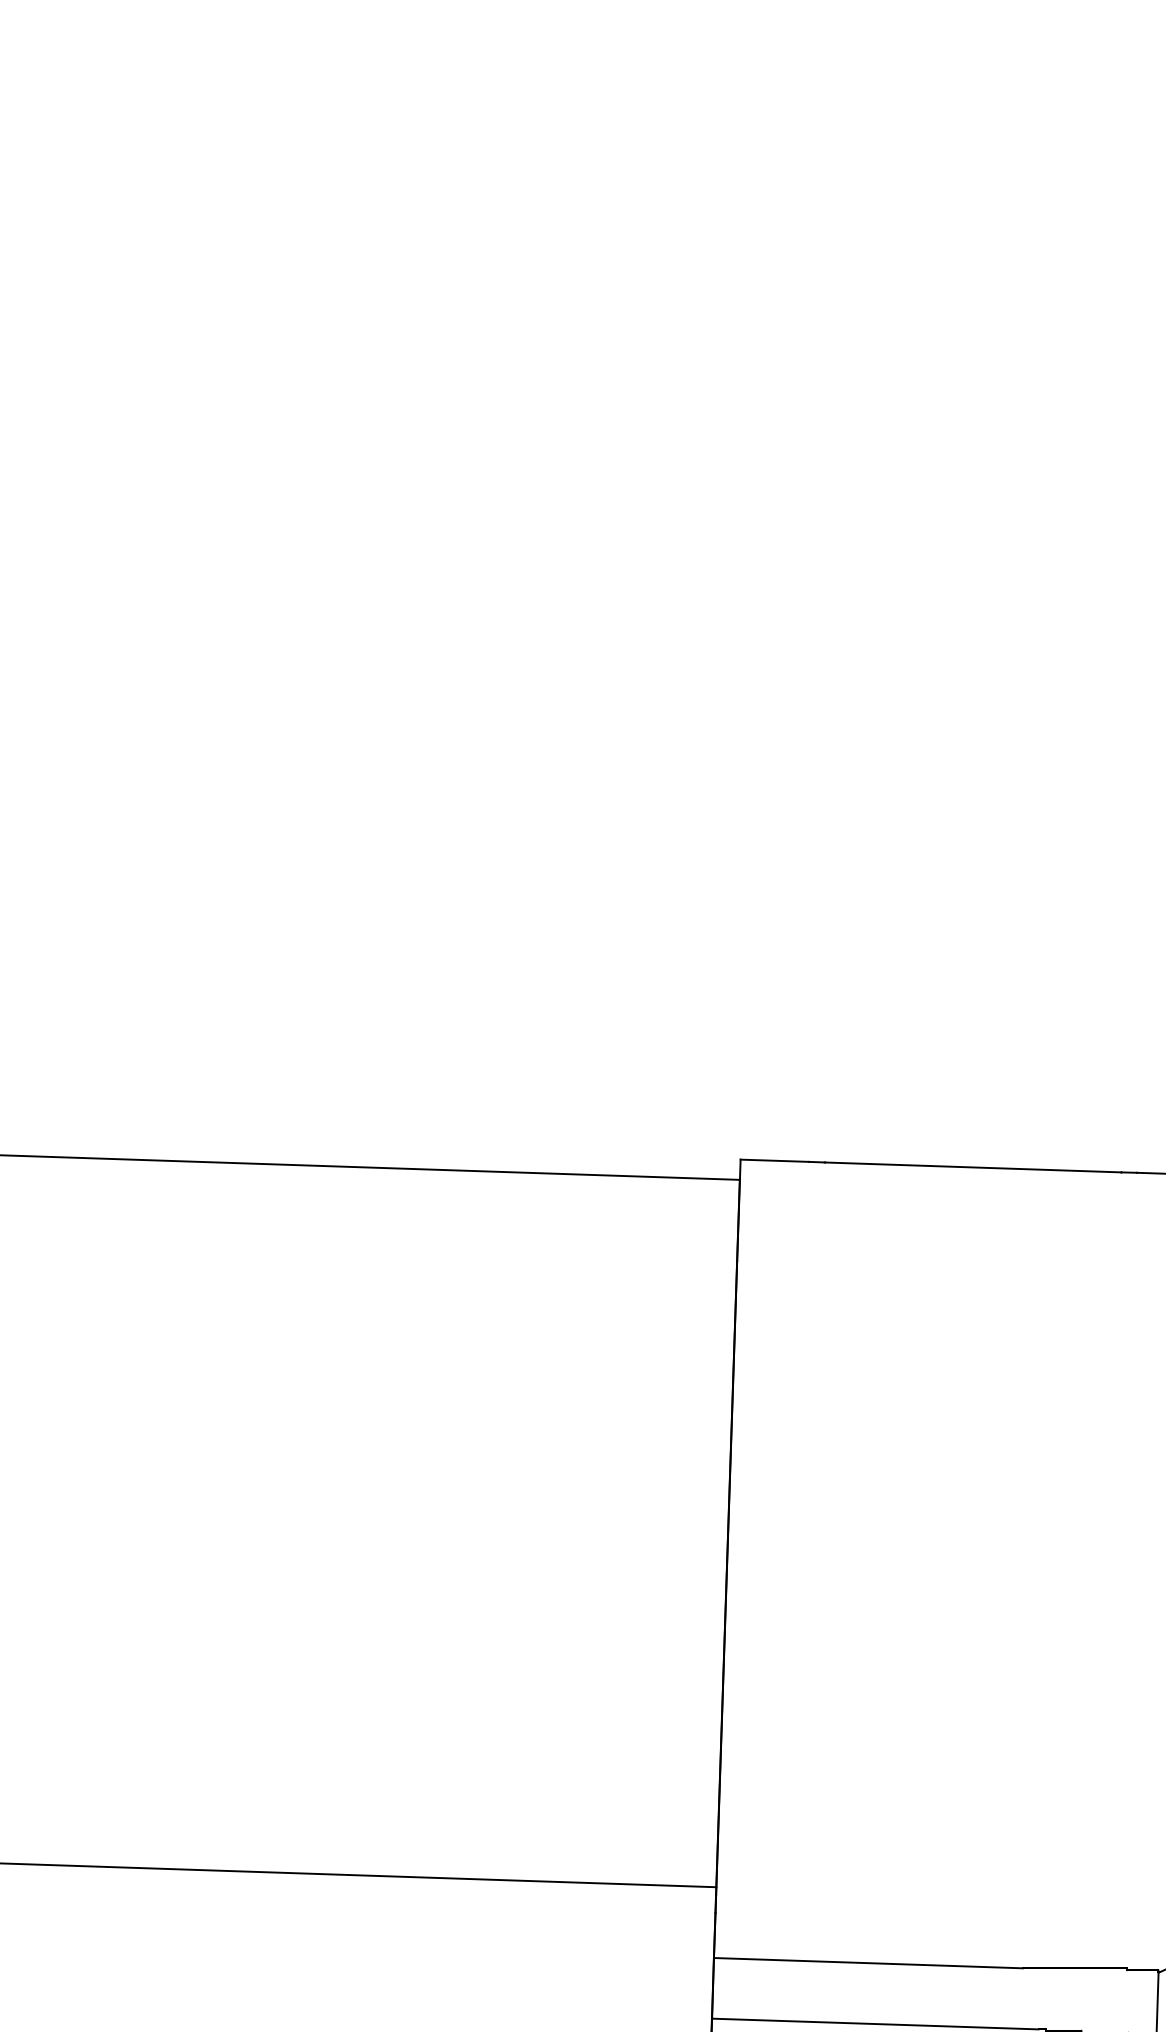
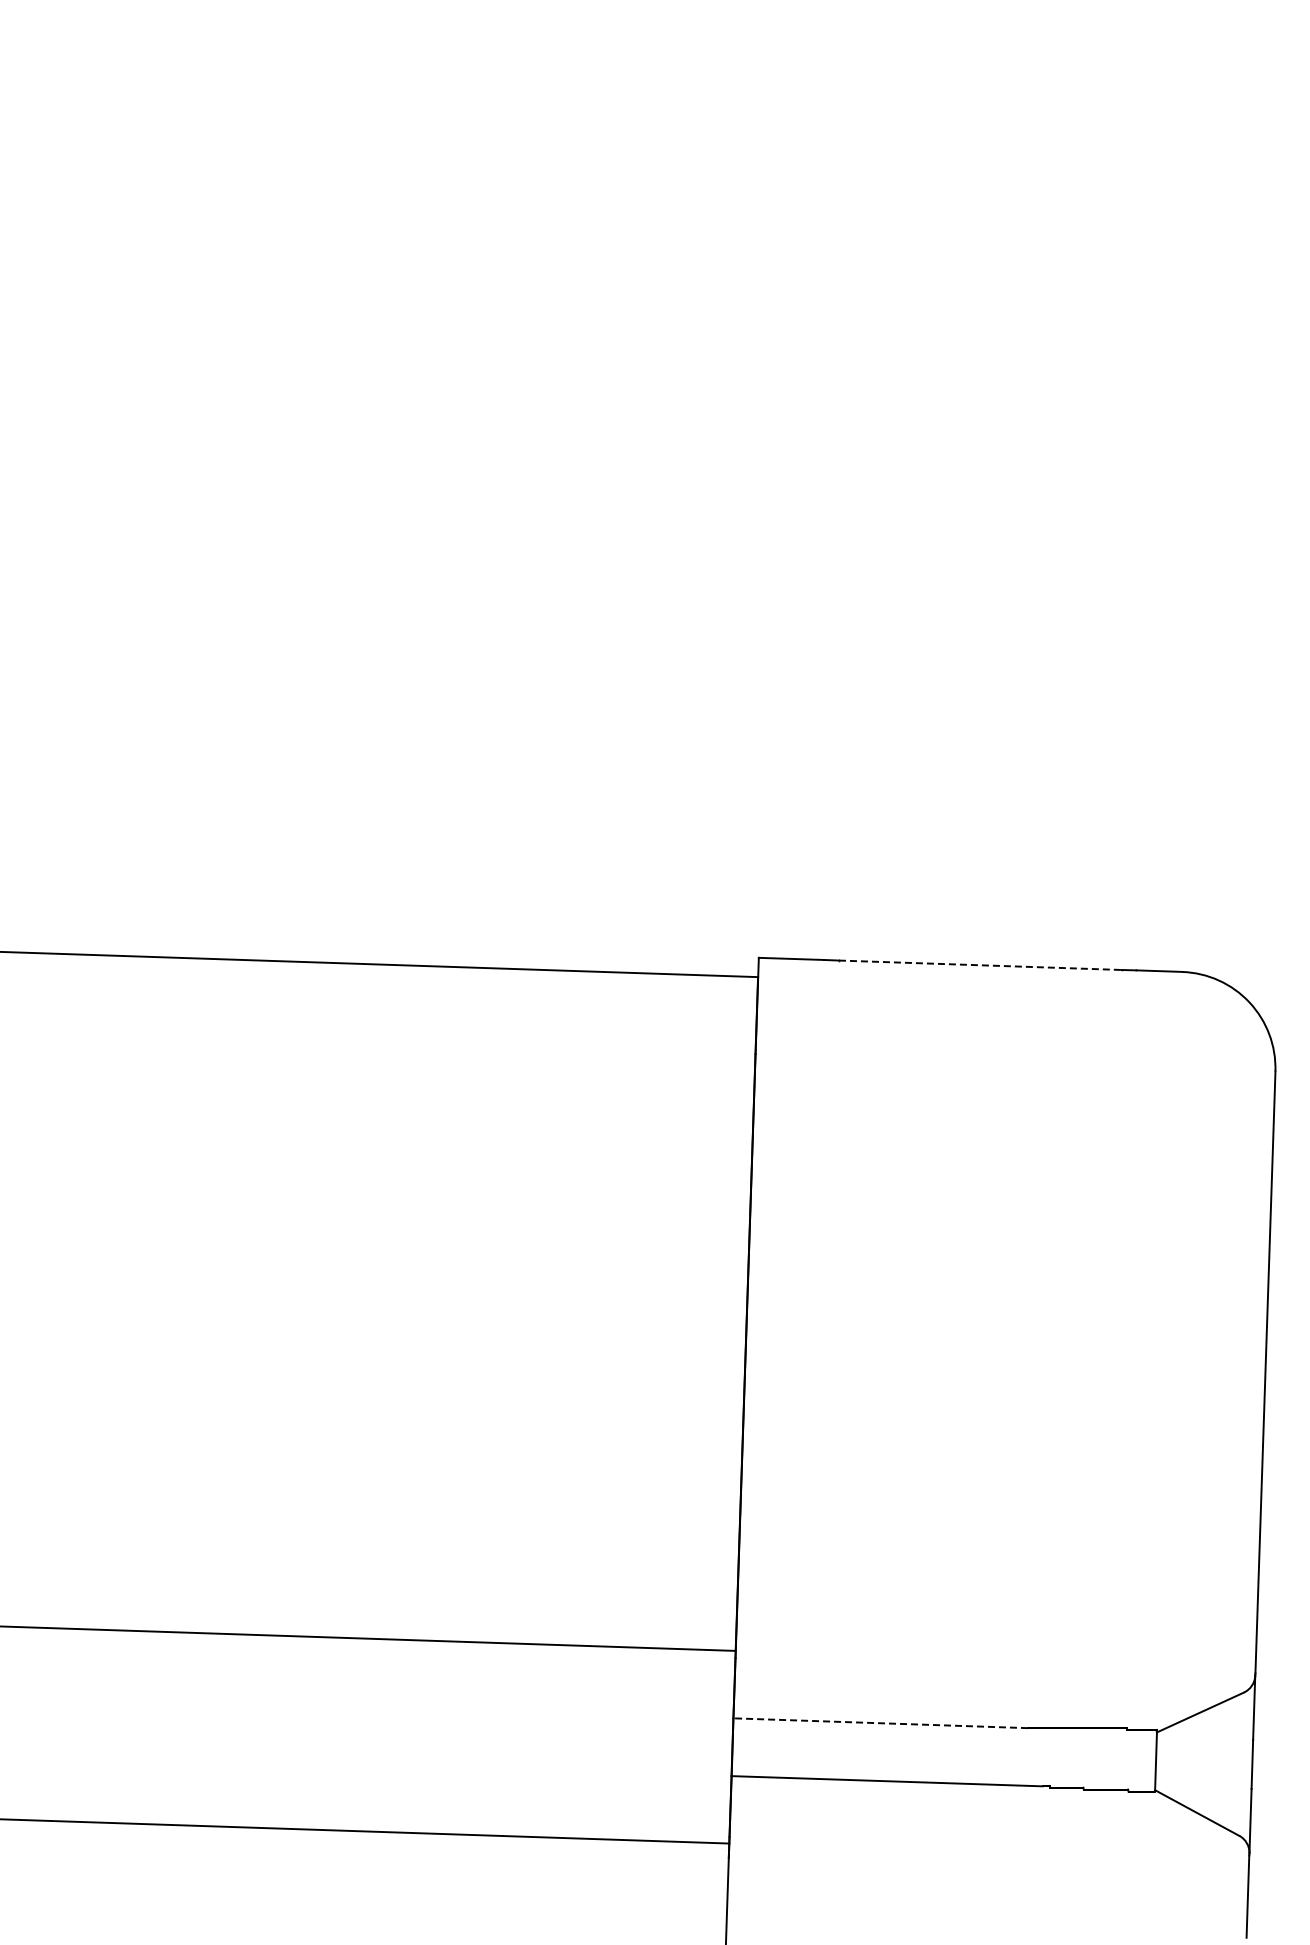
line: (973, 1167) -> (980, 965), solid -> dashed
line: (868, 1963) -> (880, 1723), solid -> dashed

